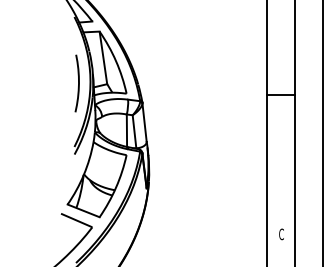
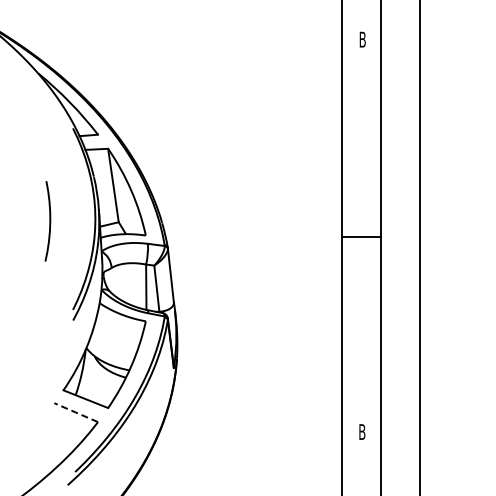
curve: (78, 83) -> (49, 221), moved
line: (76, 220) -> (75, 412), solid -> dashed
text: (281, 234) -> (361, 432), C -> B

